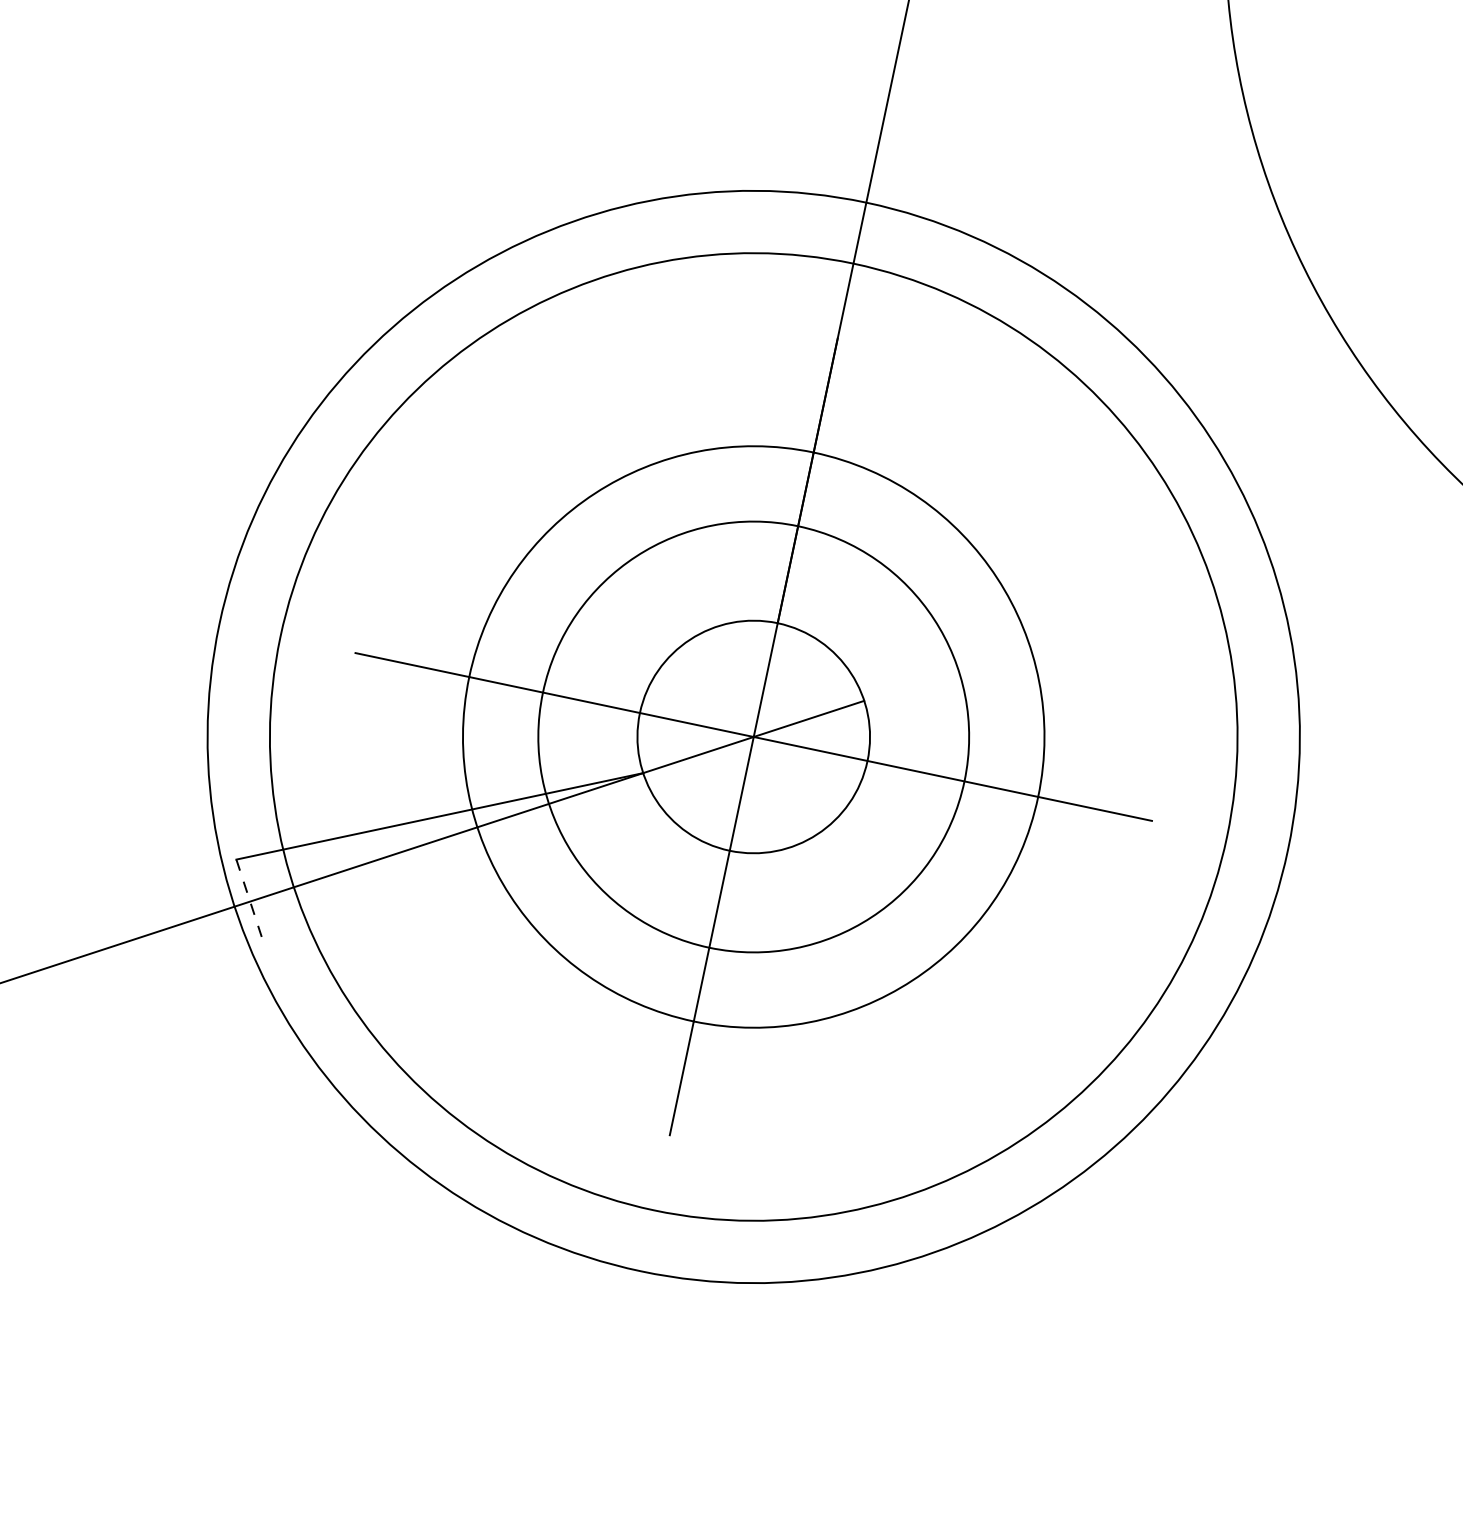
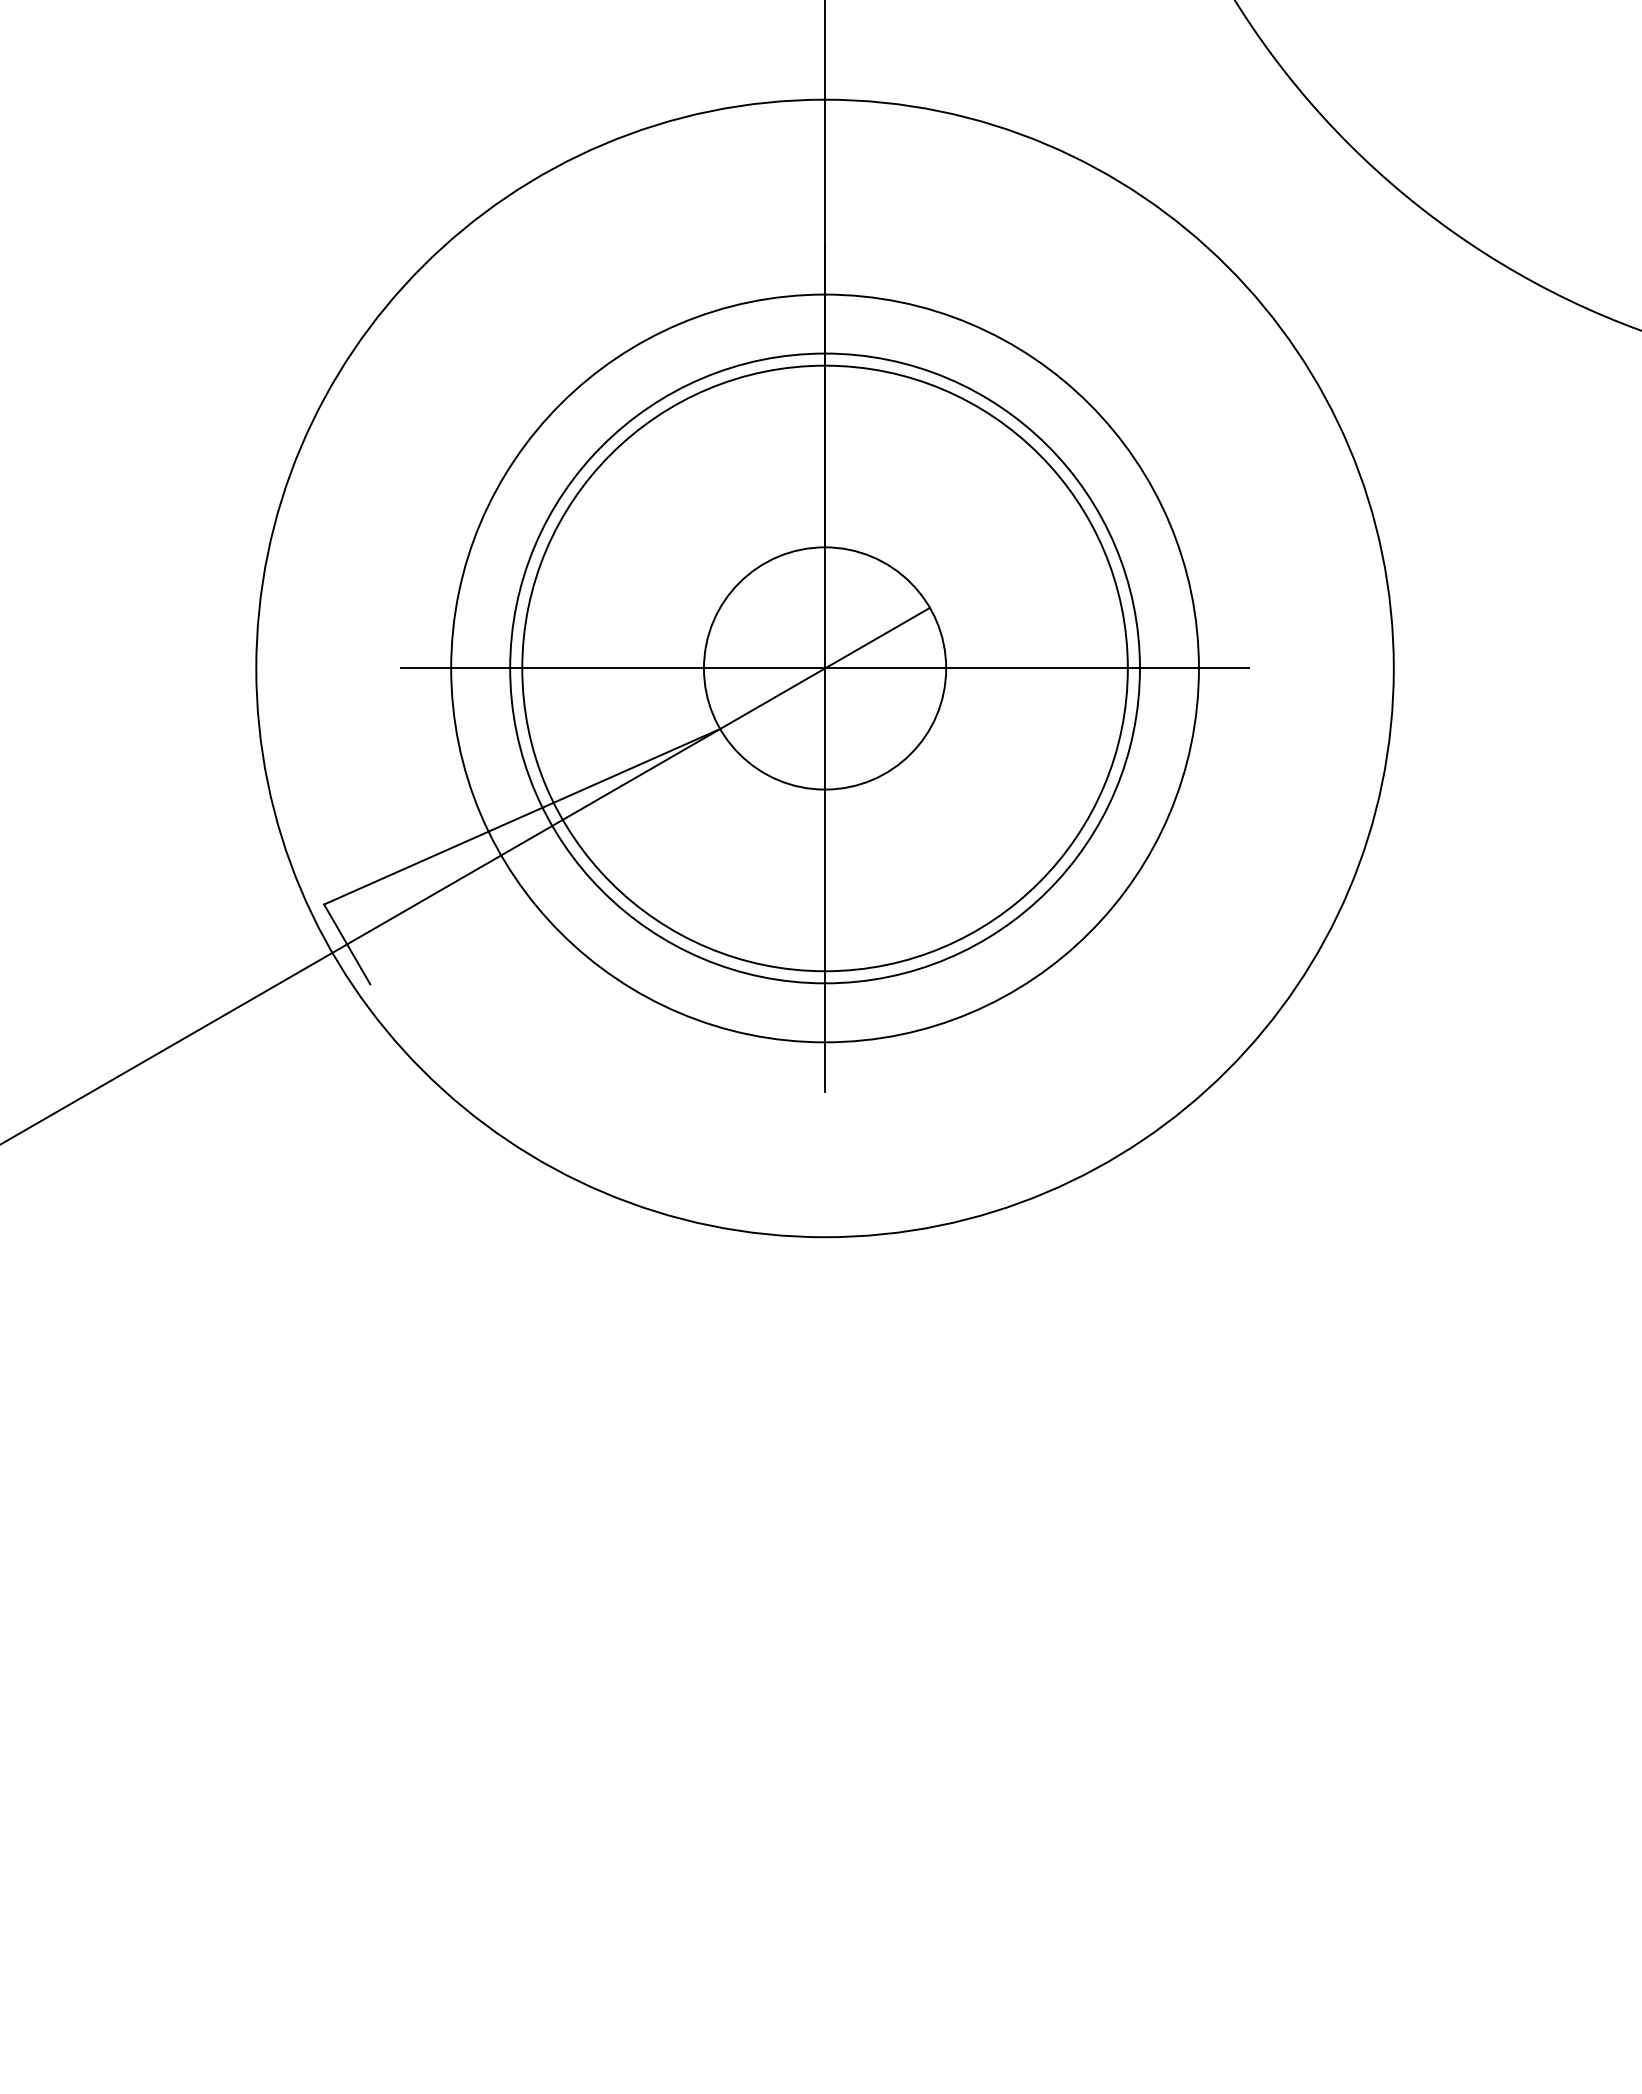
circle: (753, 736) -> (824, 668), size x0.62
circle: (753, 736) -> (824, 668), size x1.67
line: (250, 901) -> (347, 944), dashed -> solid

